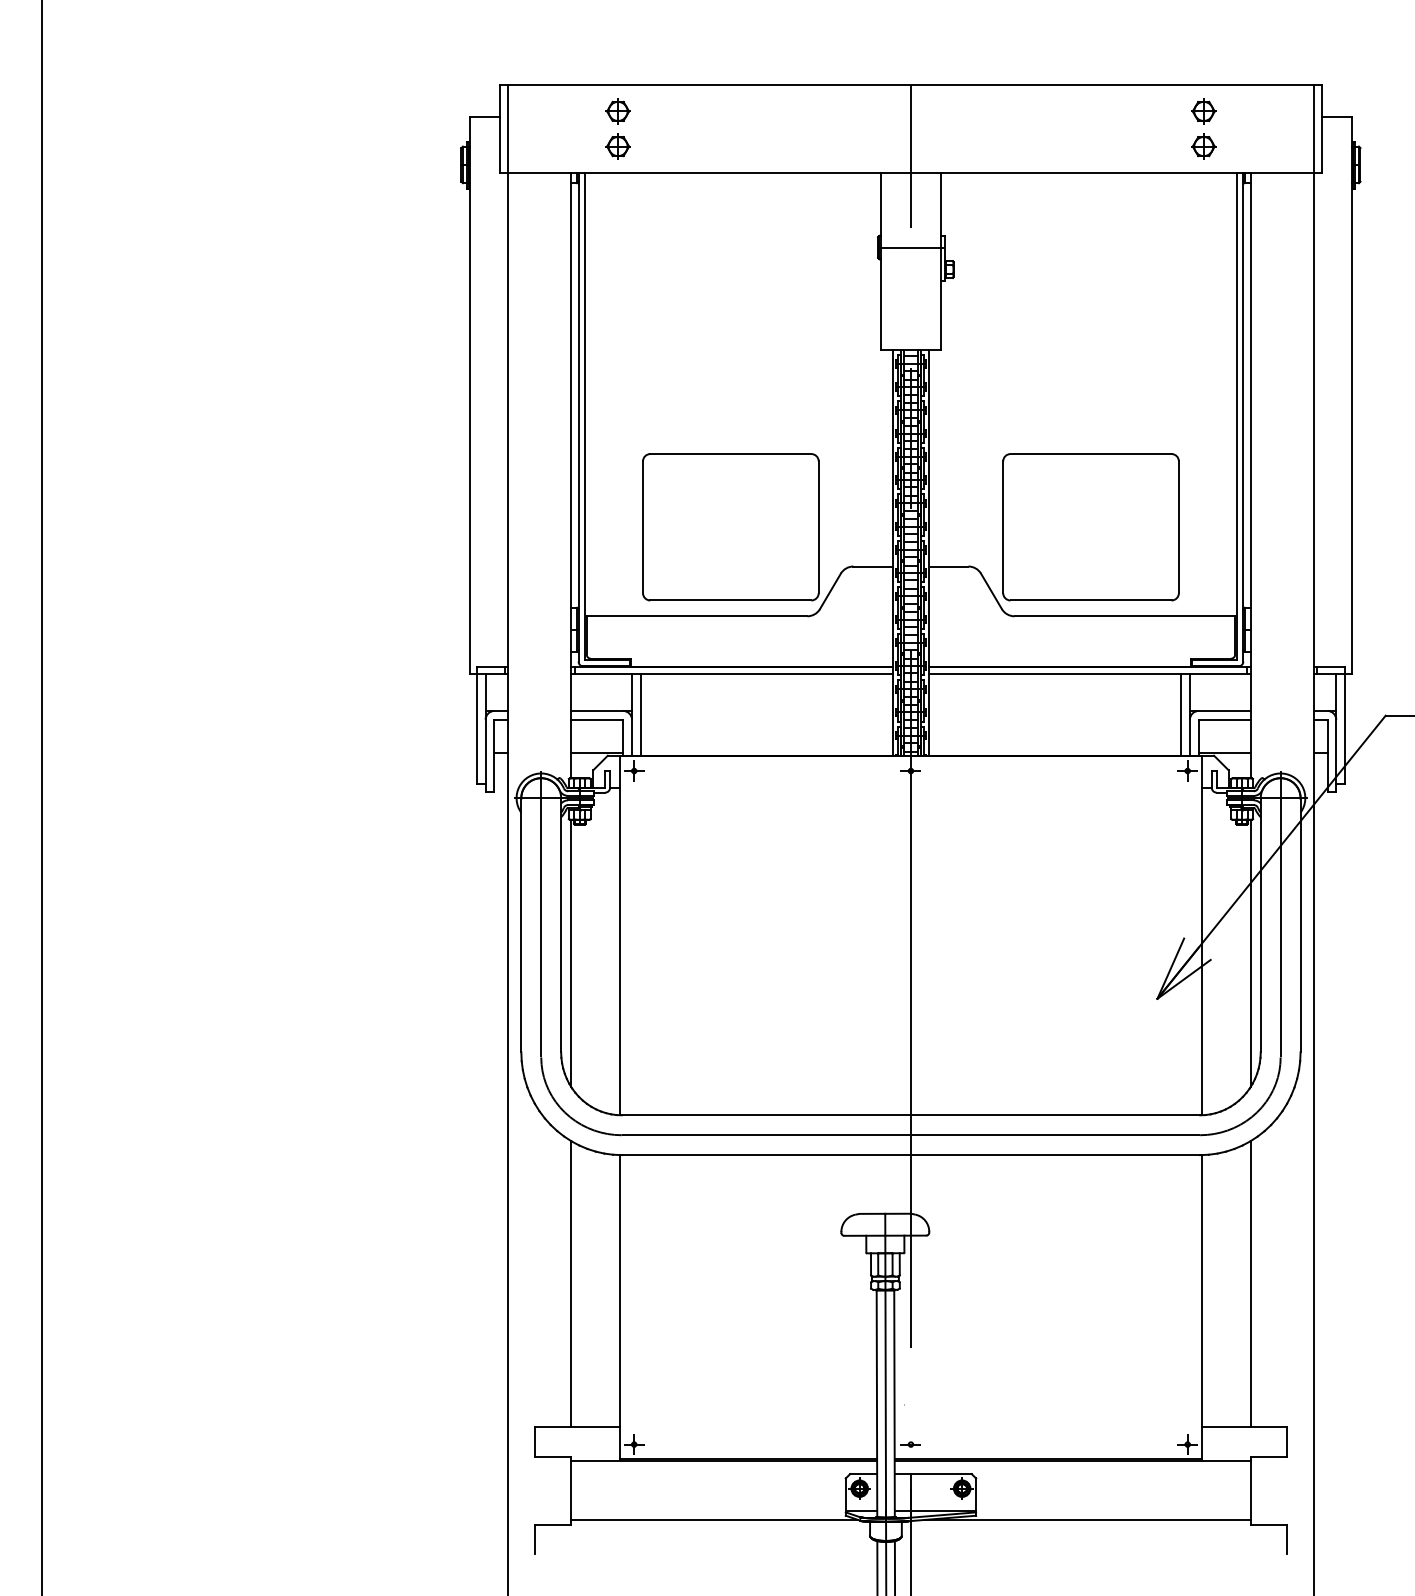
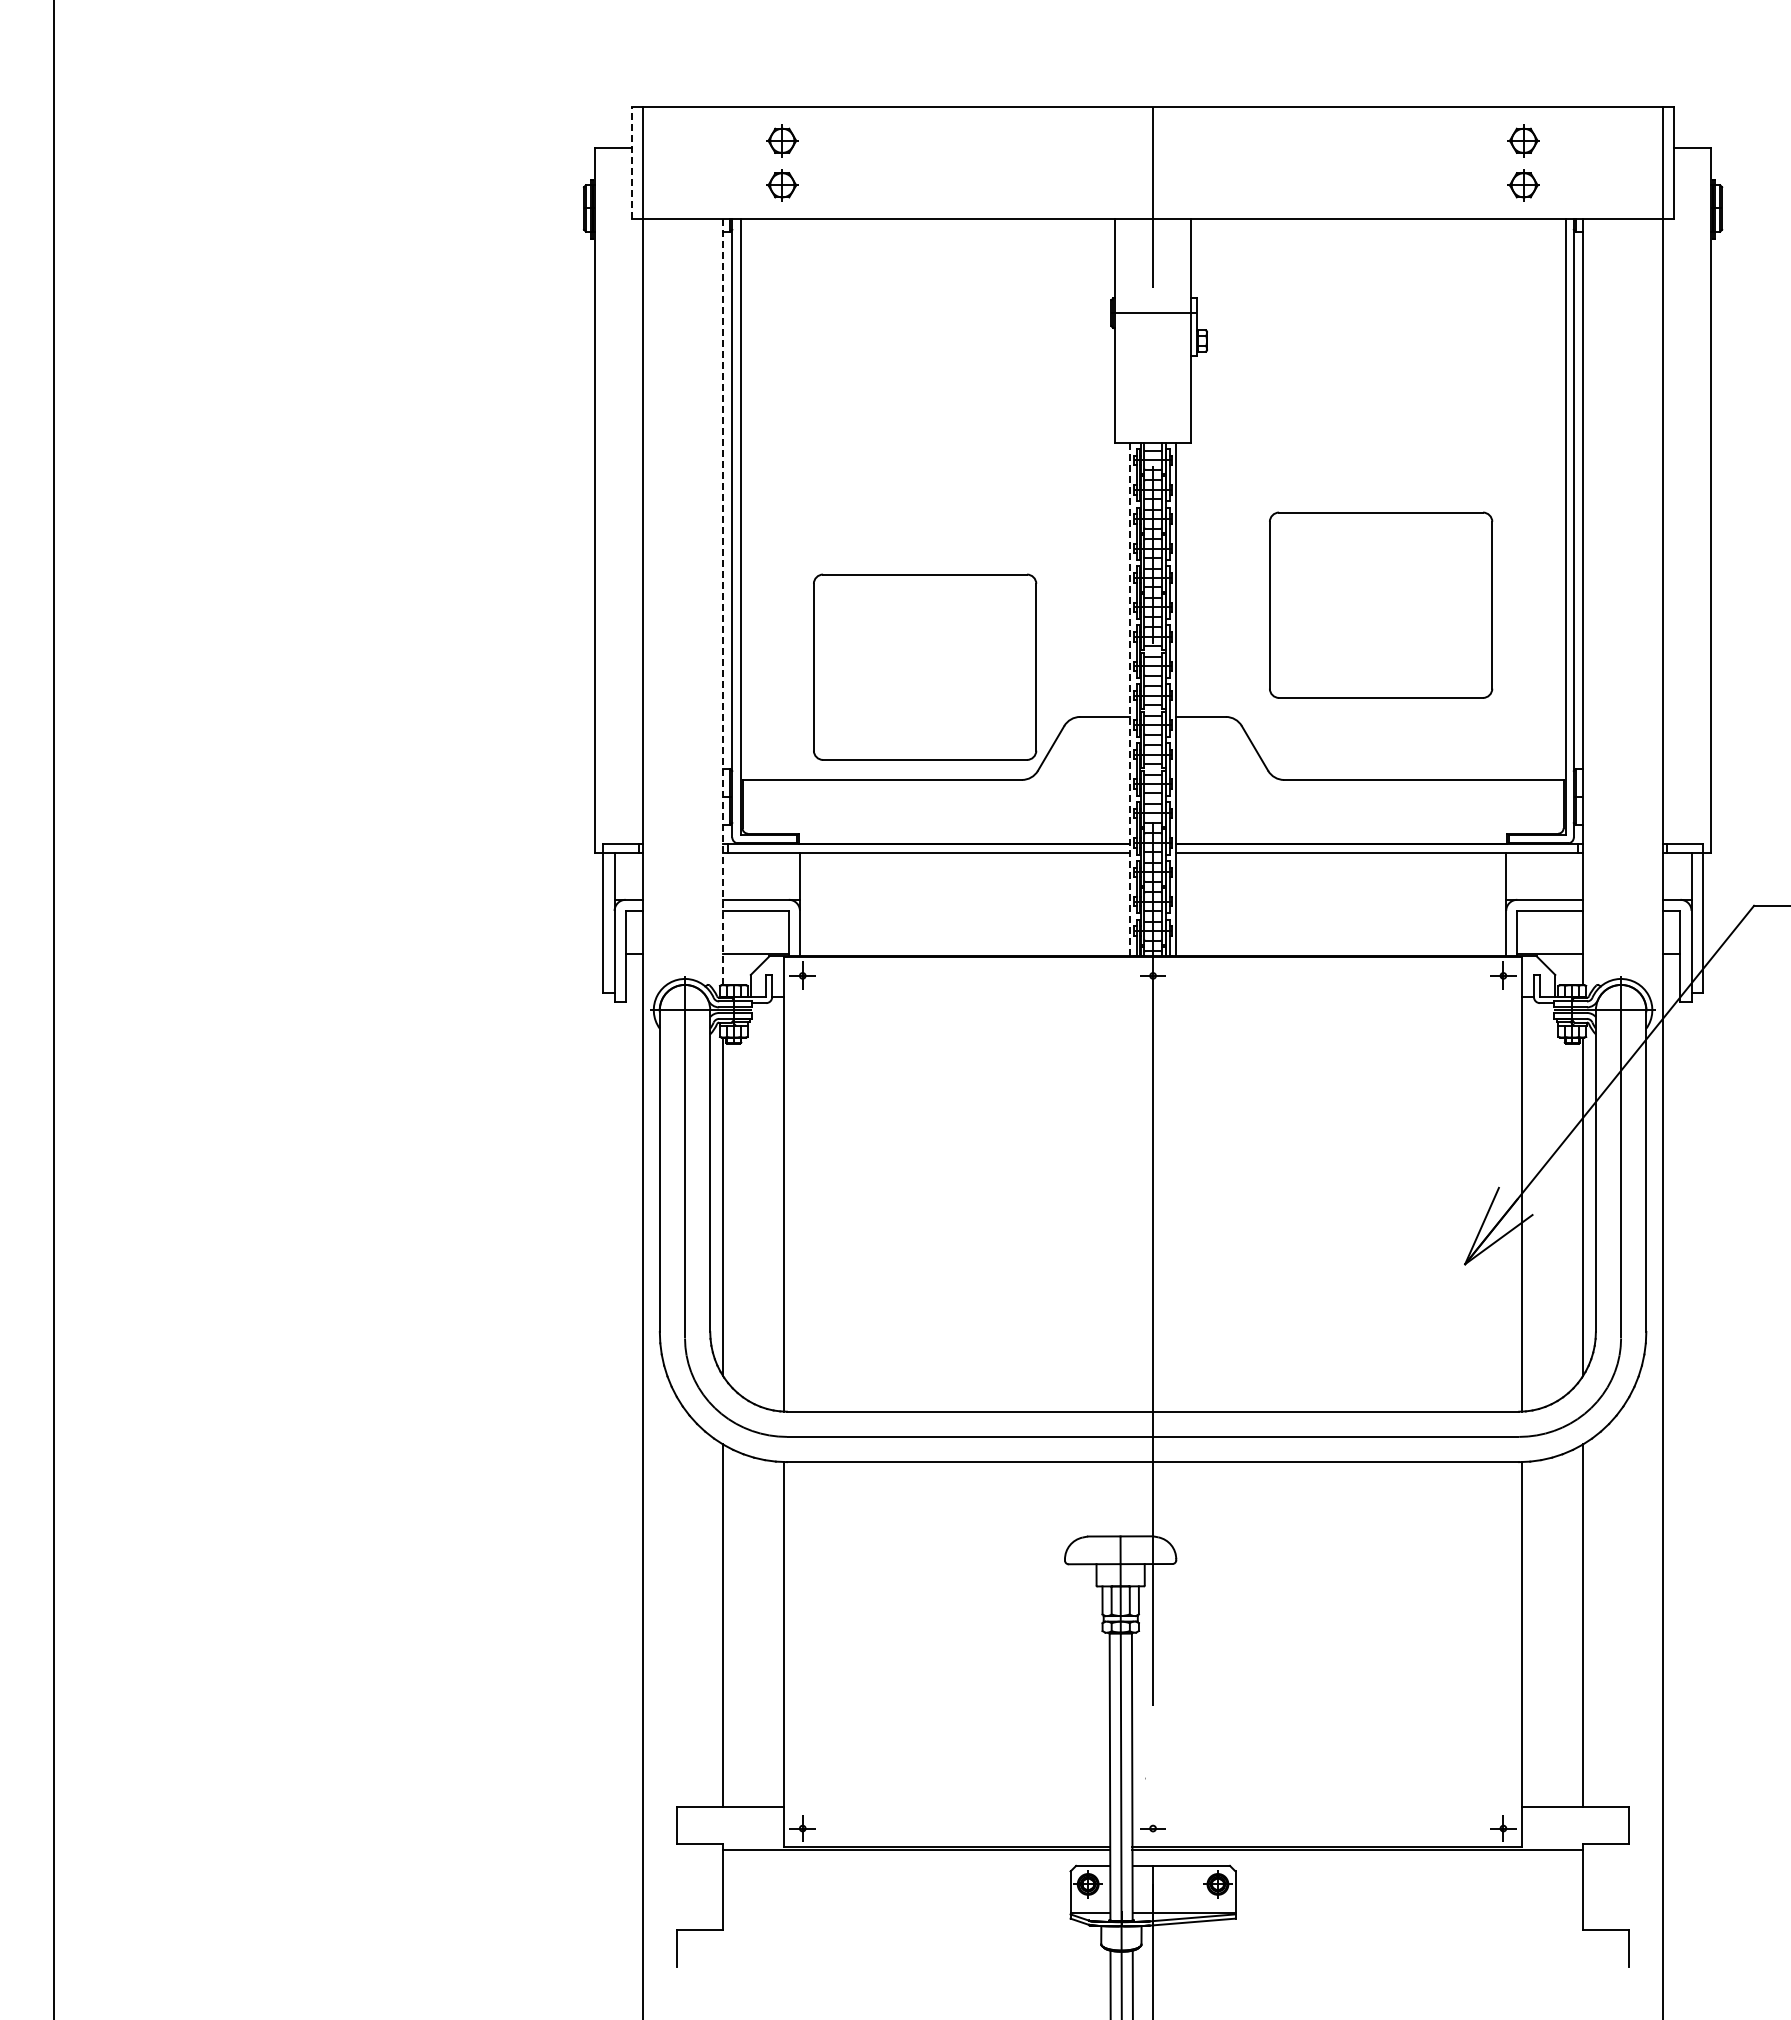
line: (499, 129) -> (632, 163), solid -> dashed
line: (571, 476) -> (723, 602), solid -> dashed
part: (1091, 526) -> (1381, 604), moved
line: (892, 552) -> (1129, 699), solid -> dashed
line: (641, 714) -> (811, 904), removed
line: (1181, 714) -> (1495, 904), removed
line: (714, 1520) -> (904, 1924), removed
line: (1087, 1520) -> (1376, 1924), removed

